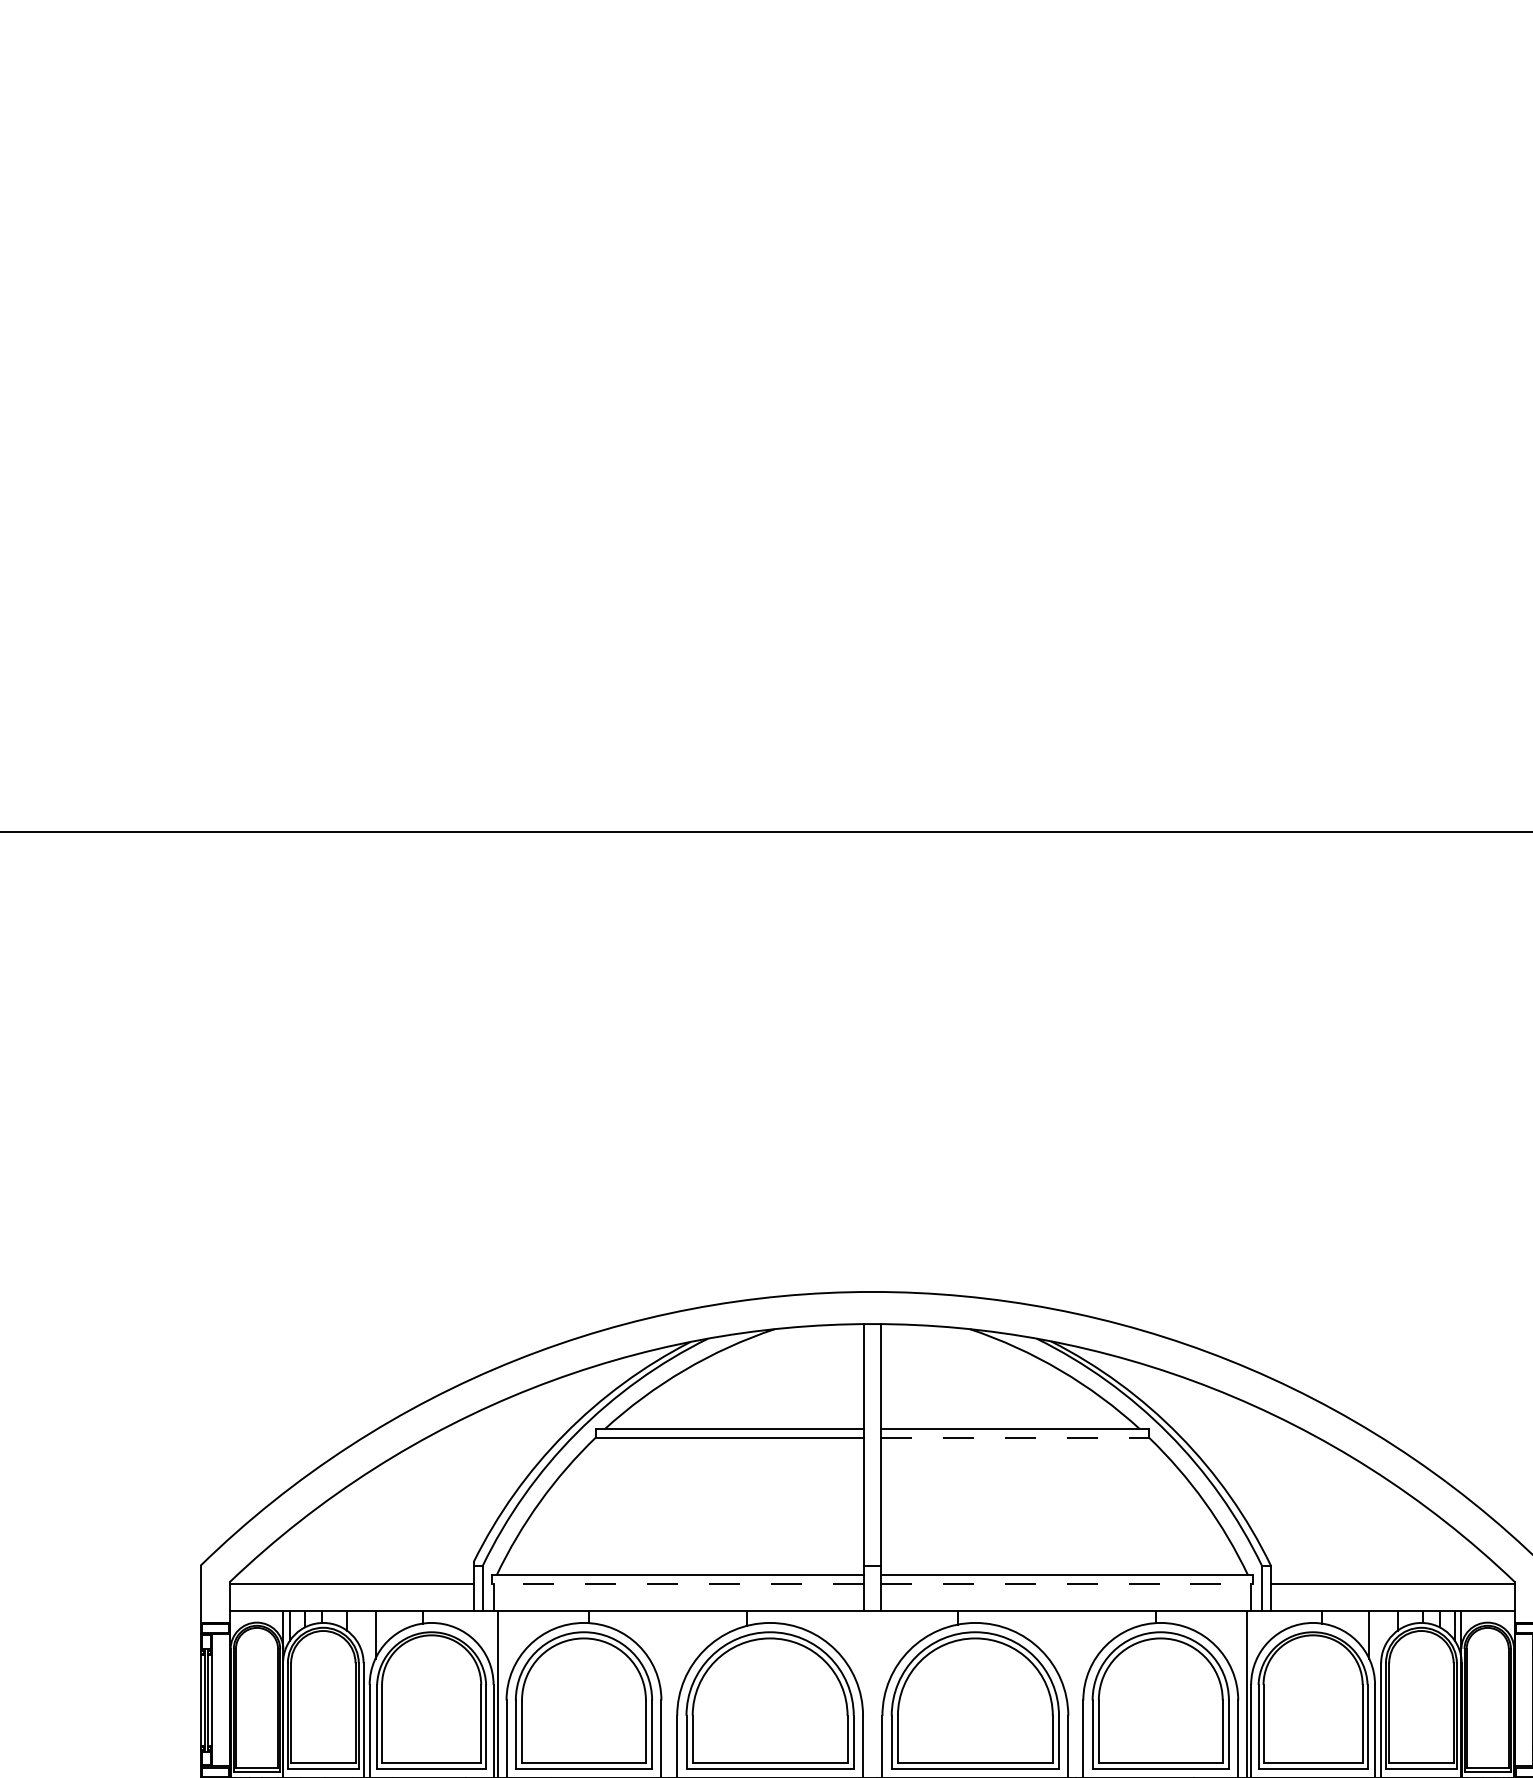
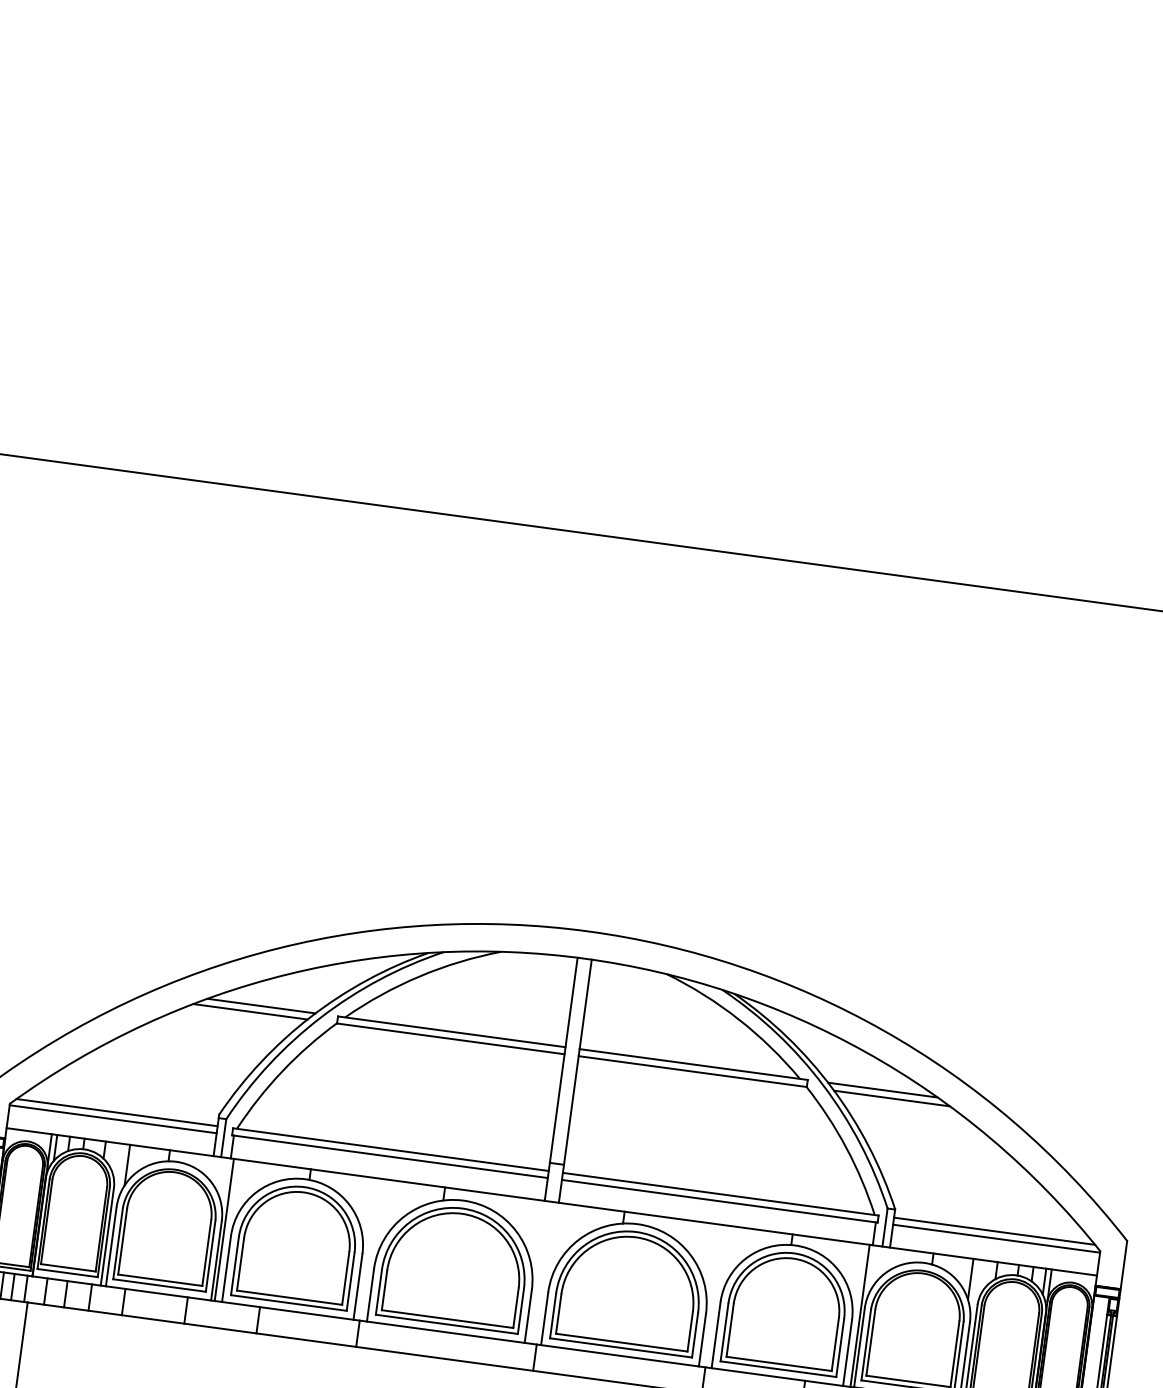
line: (505, 1429) -> (261, 1006), added
line: (1237, 1429) -> (882, 1090), added
line: (493, 1437) -> (250, 1011), added
line: (1015, 1437) -> (693, 1071), dashed -> solid
line: (1249, 1437) -> (891, 1098), added
line: (355, 1575) -> (117, 1112), added
line: (1388, 1575) -> (993, 1231), added
line: (678, 1583) -> (390, 1156), dashed -> solid
line: (1066, 1583) -> (719, 1201), dashed -> solid

